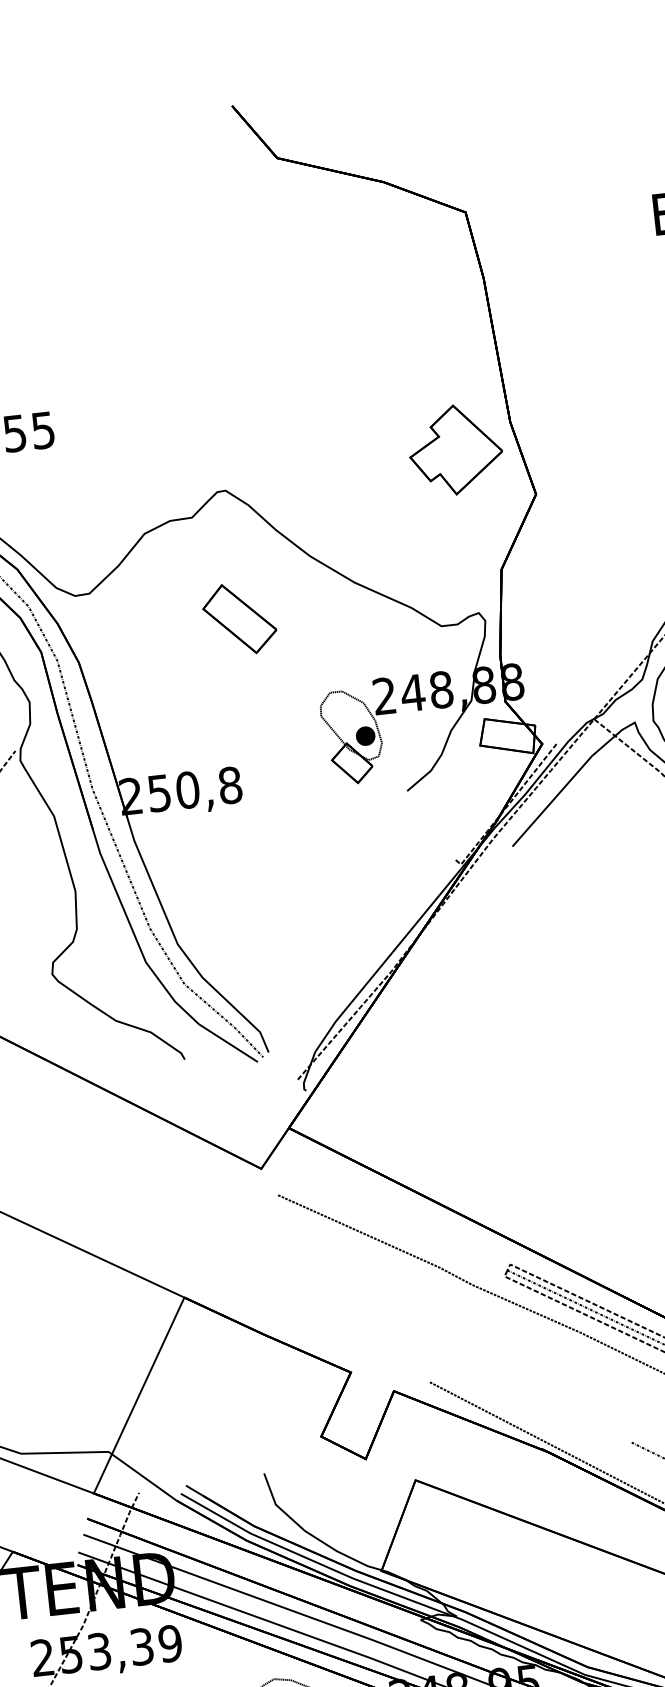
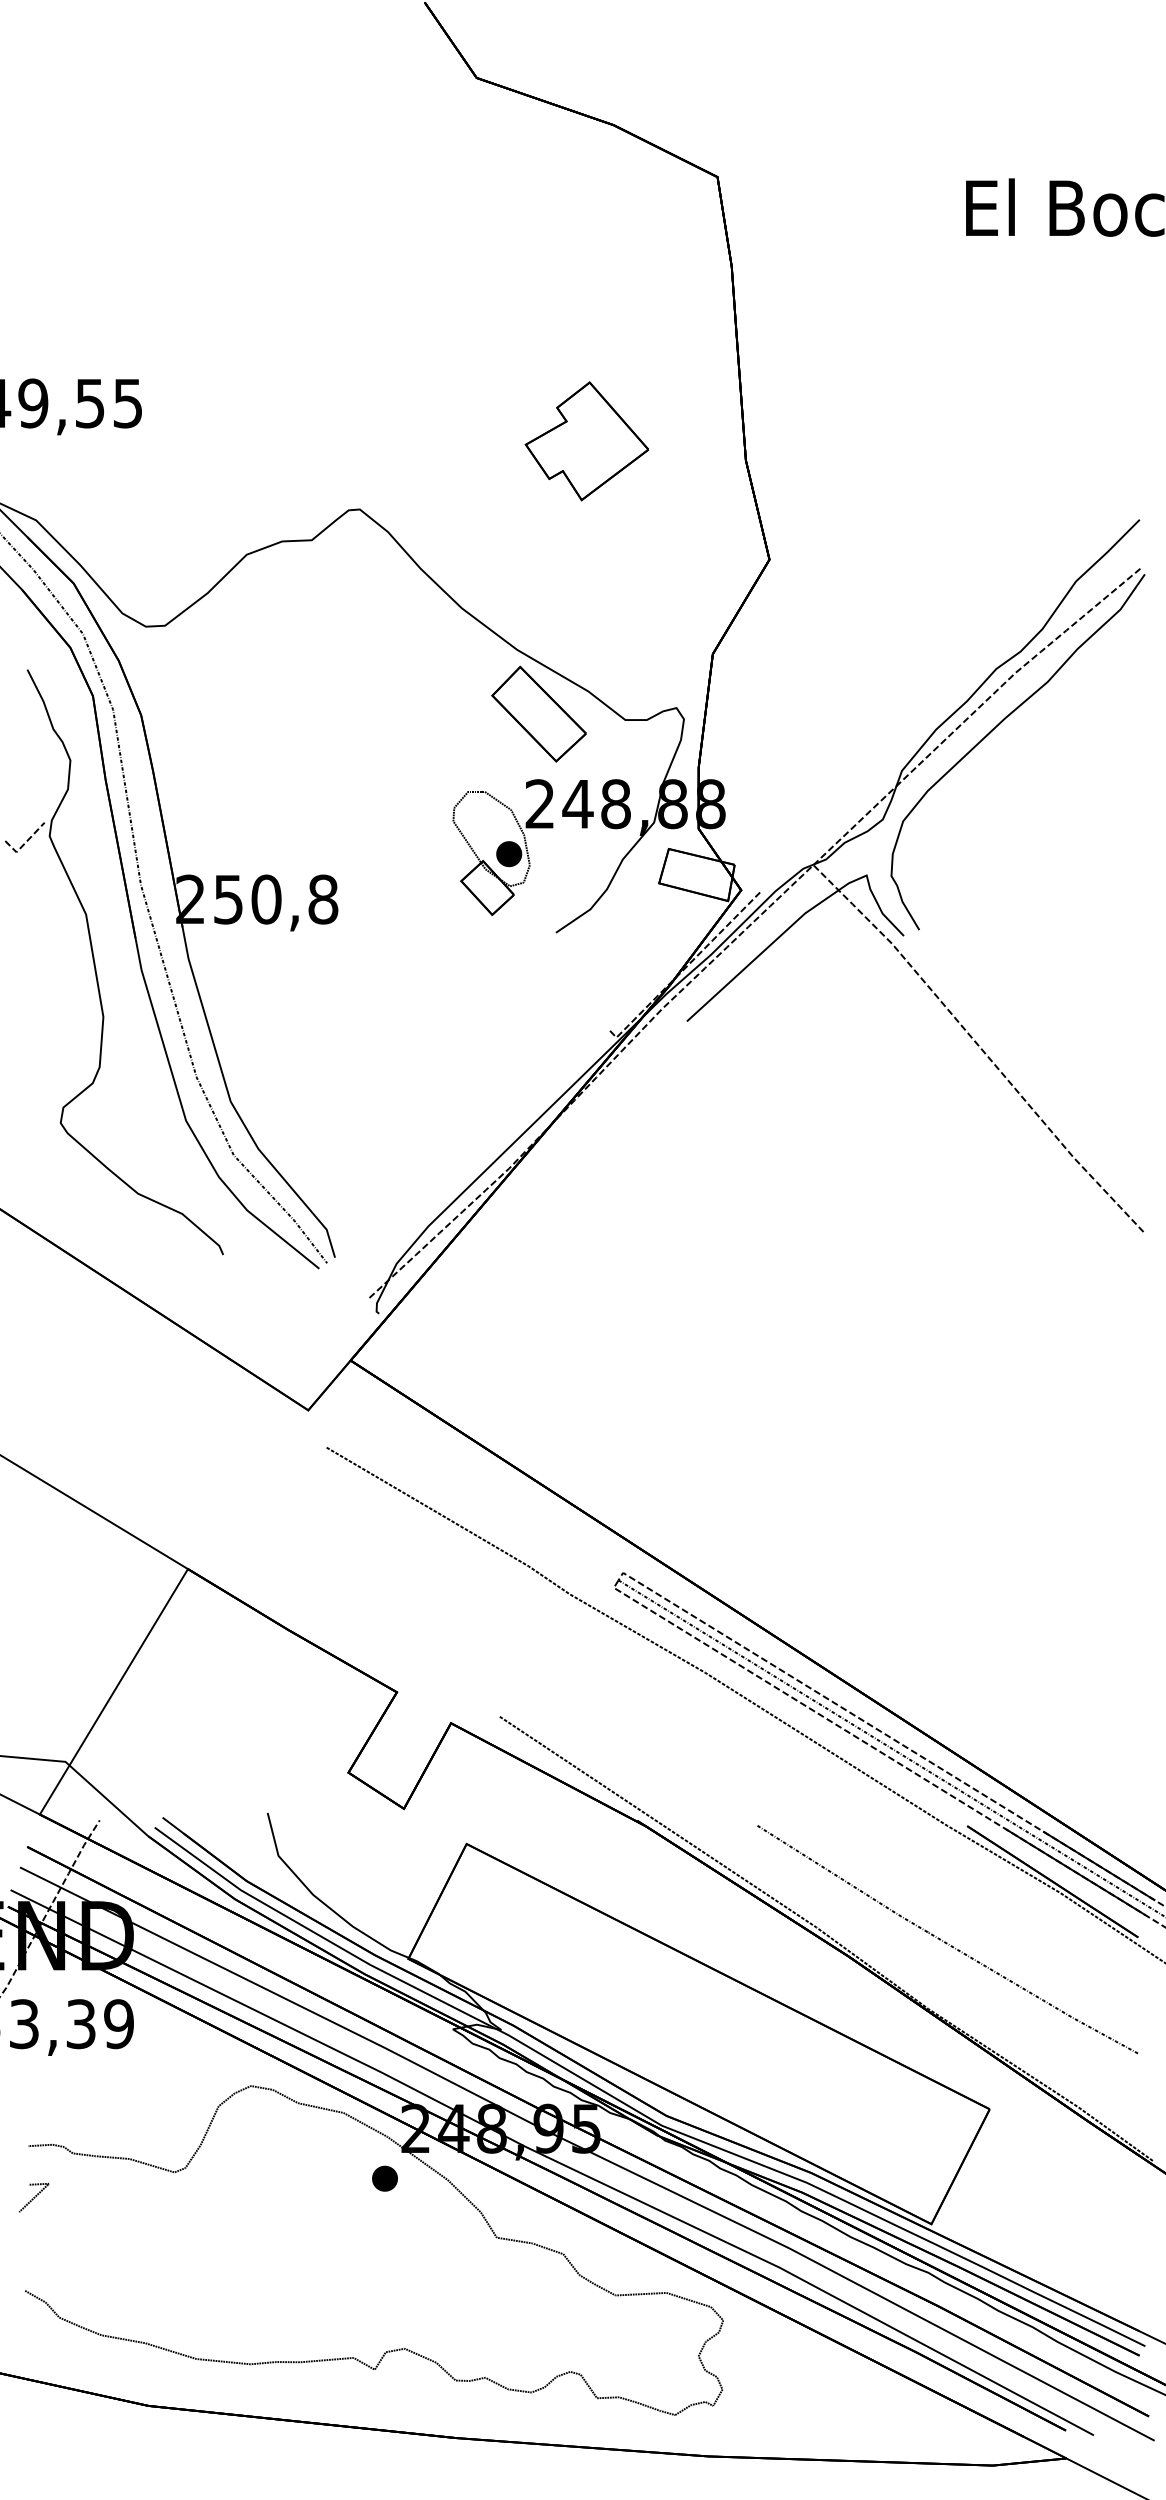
part: (455, 450) -> (586, 441), moved
part: (239, 618) -> (538, 713), moved

